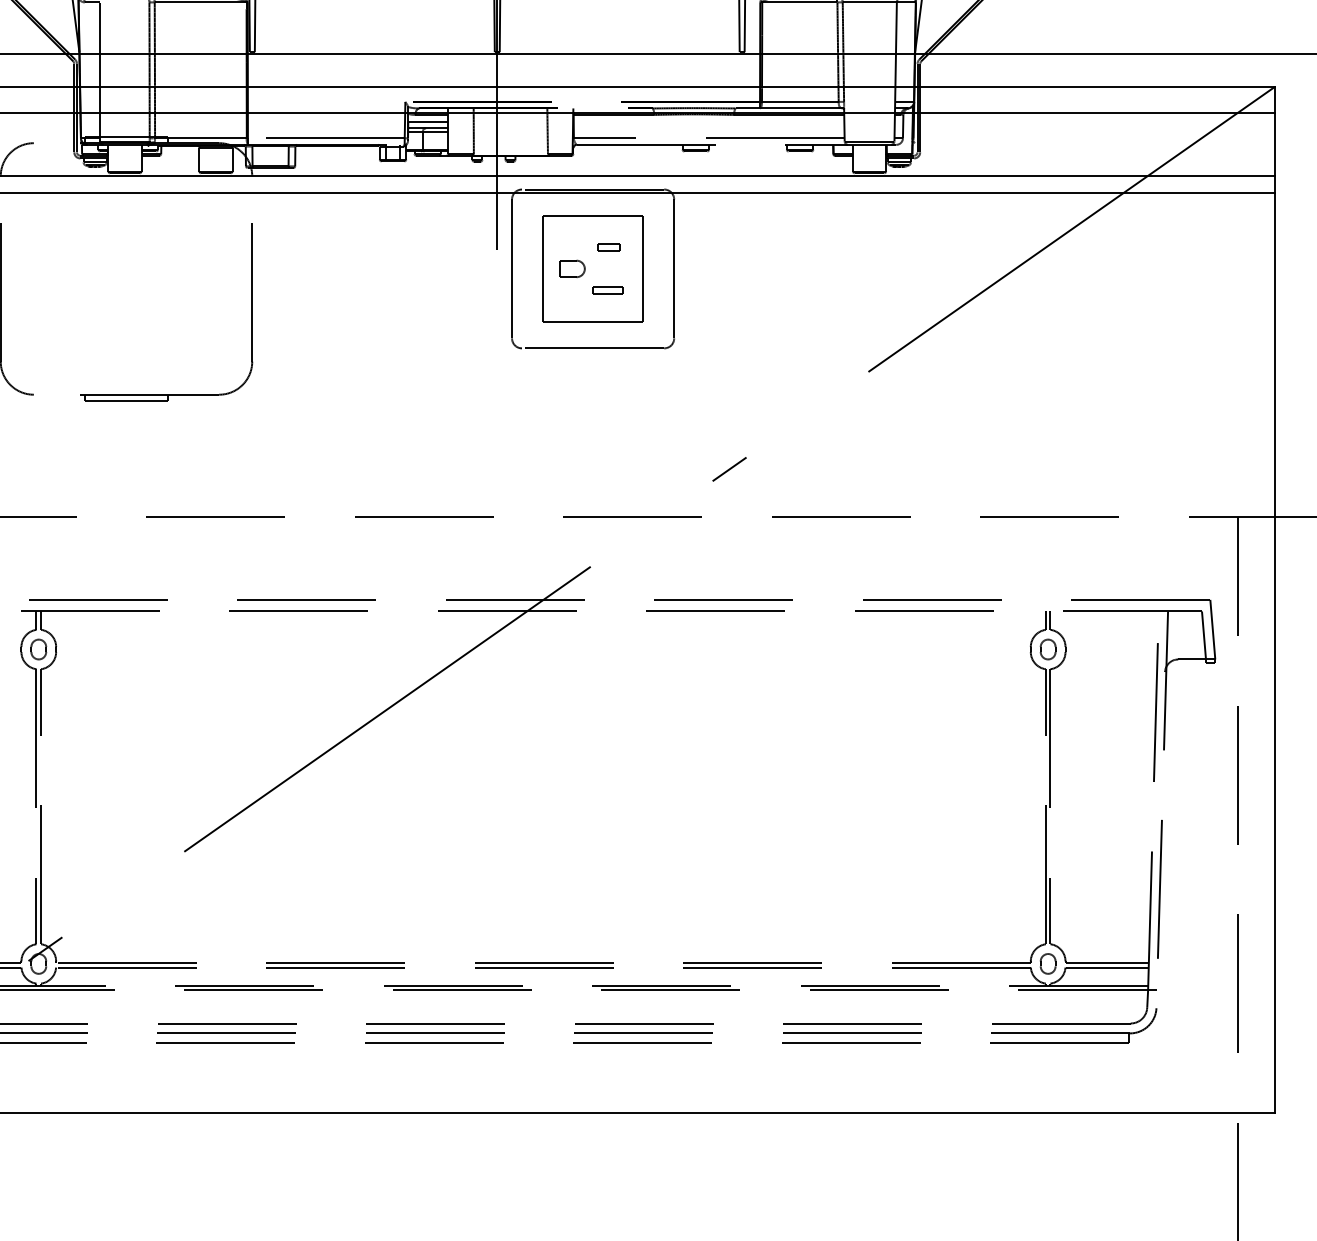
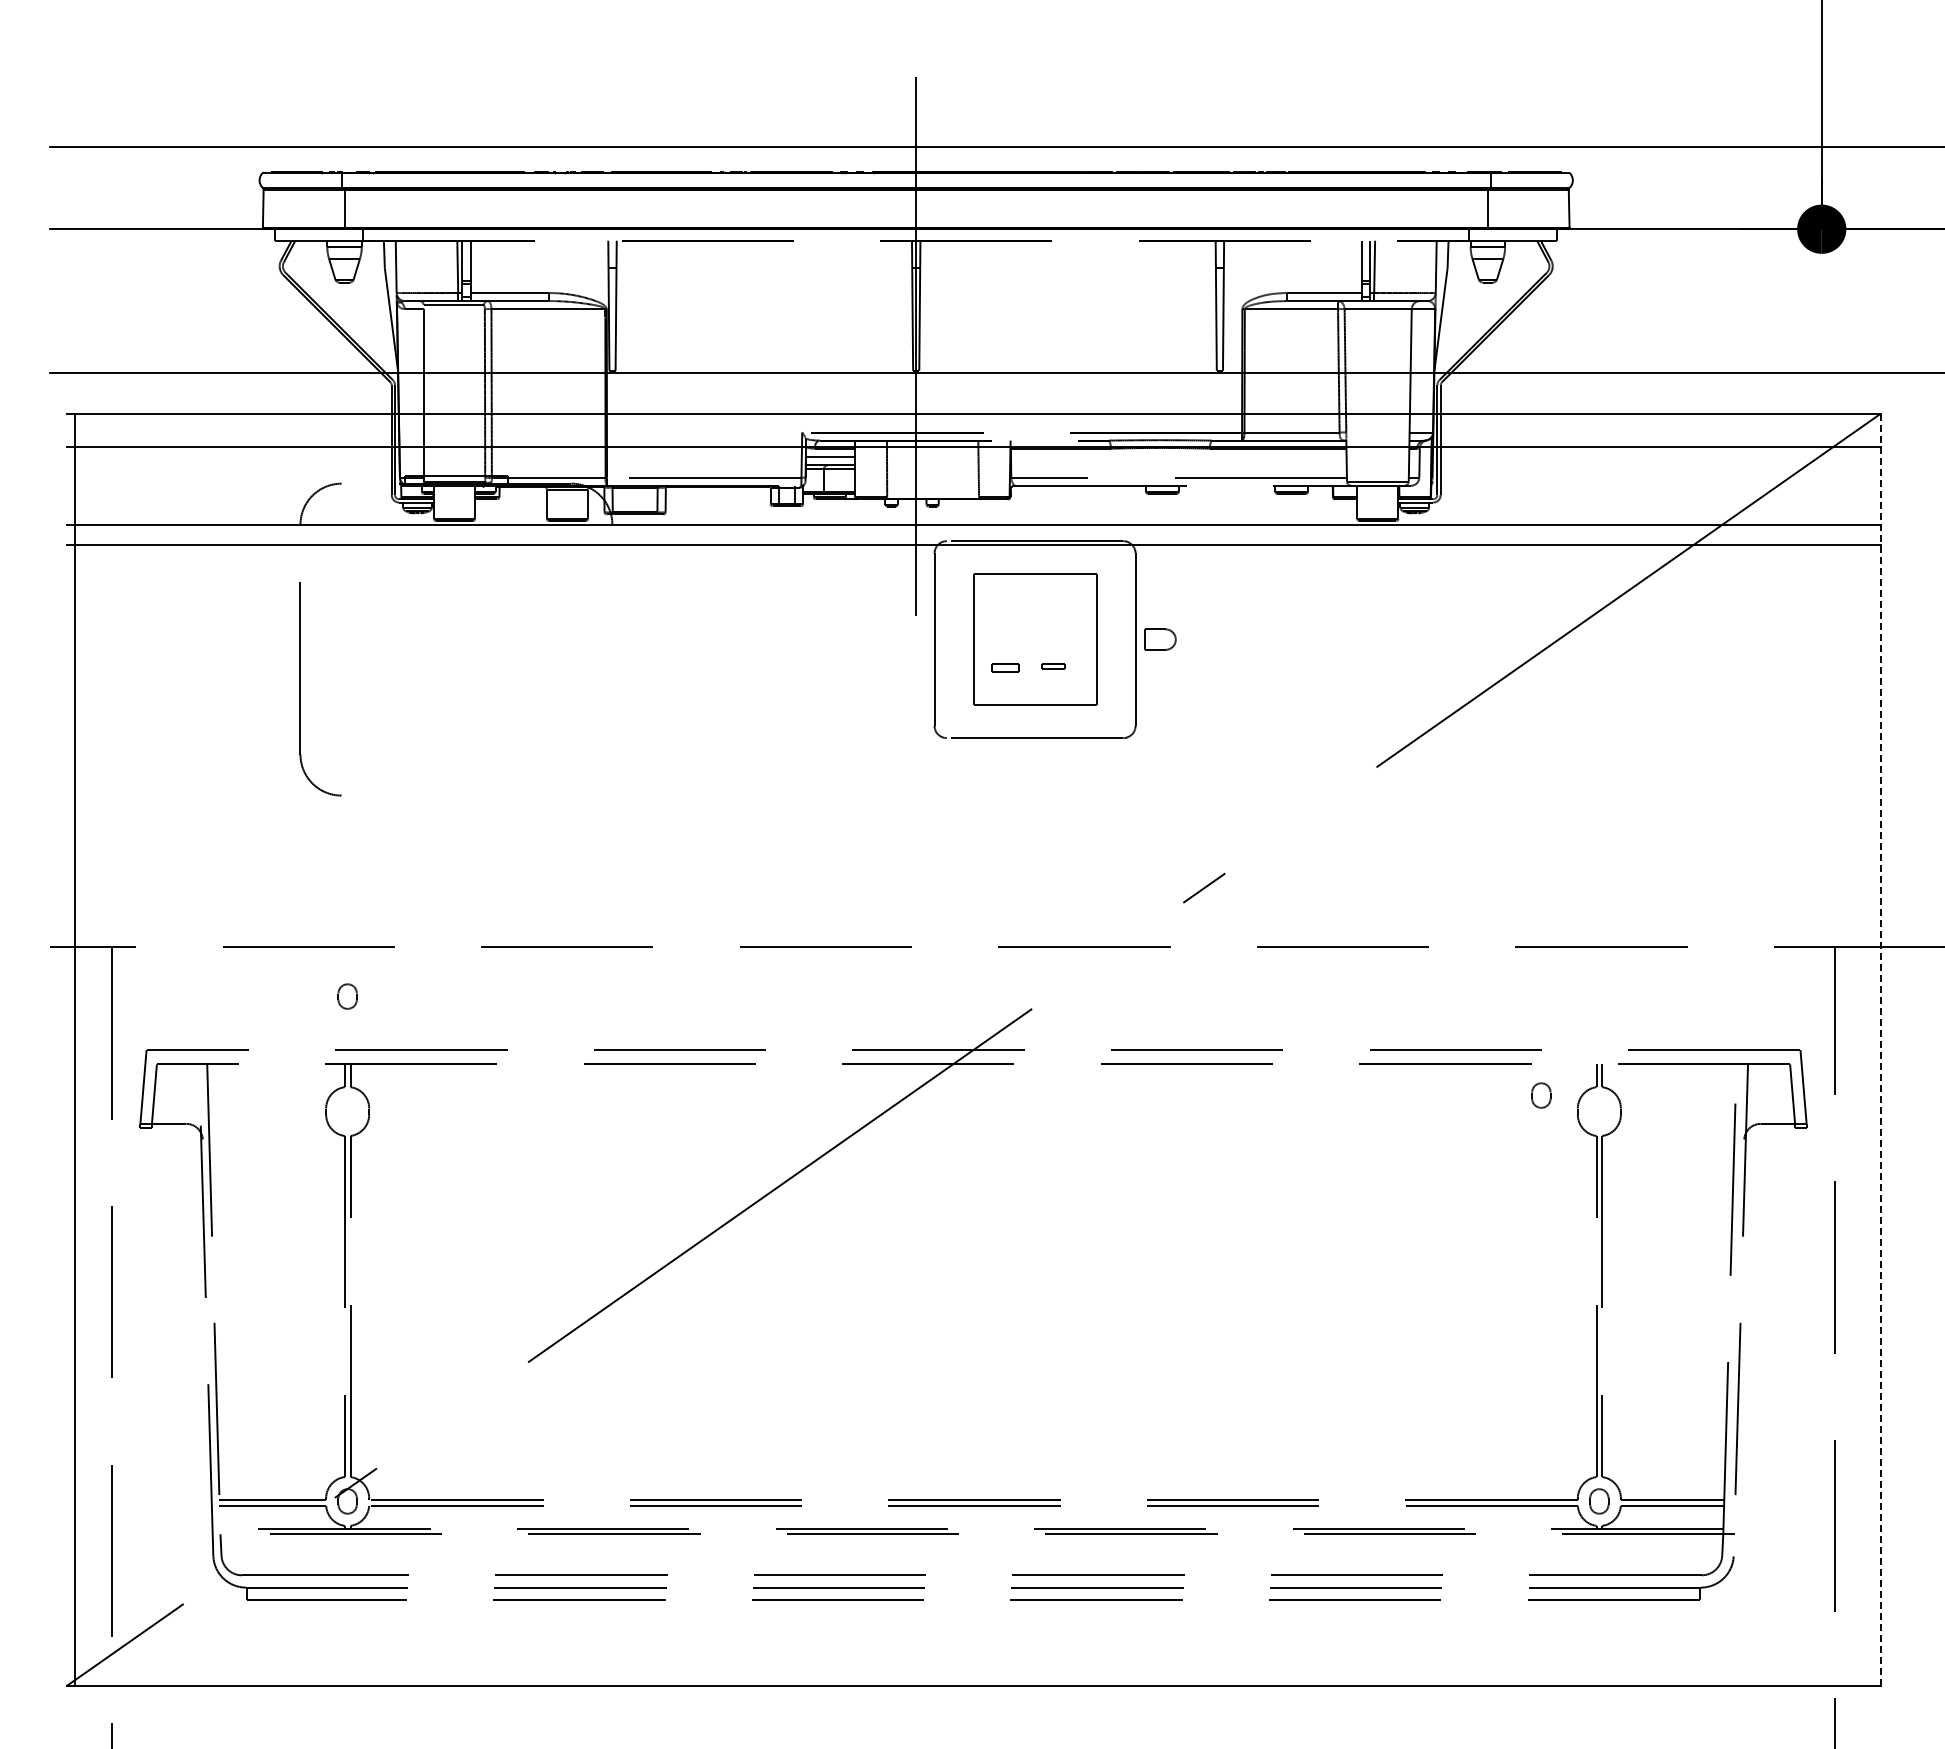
part: (608, 247) -> (1005, 667), moved
part: (572, 268) -> (1160, 639), moved
part: (607, 289) -> (1053, 665), size x0.6
part: (166, 394) -> (506, 795), removed
line: (1274, 600) -> (1880, 1050), solid -> dashed
part: (38, 649) -> (347, 996), moved
part: (1048, 649) -> (1541, 1095), moved

